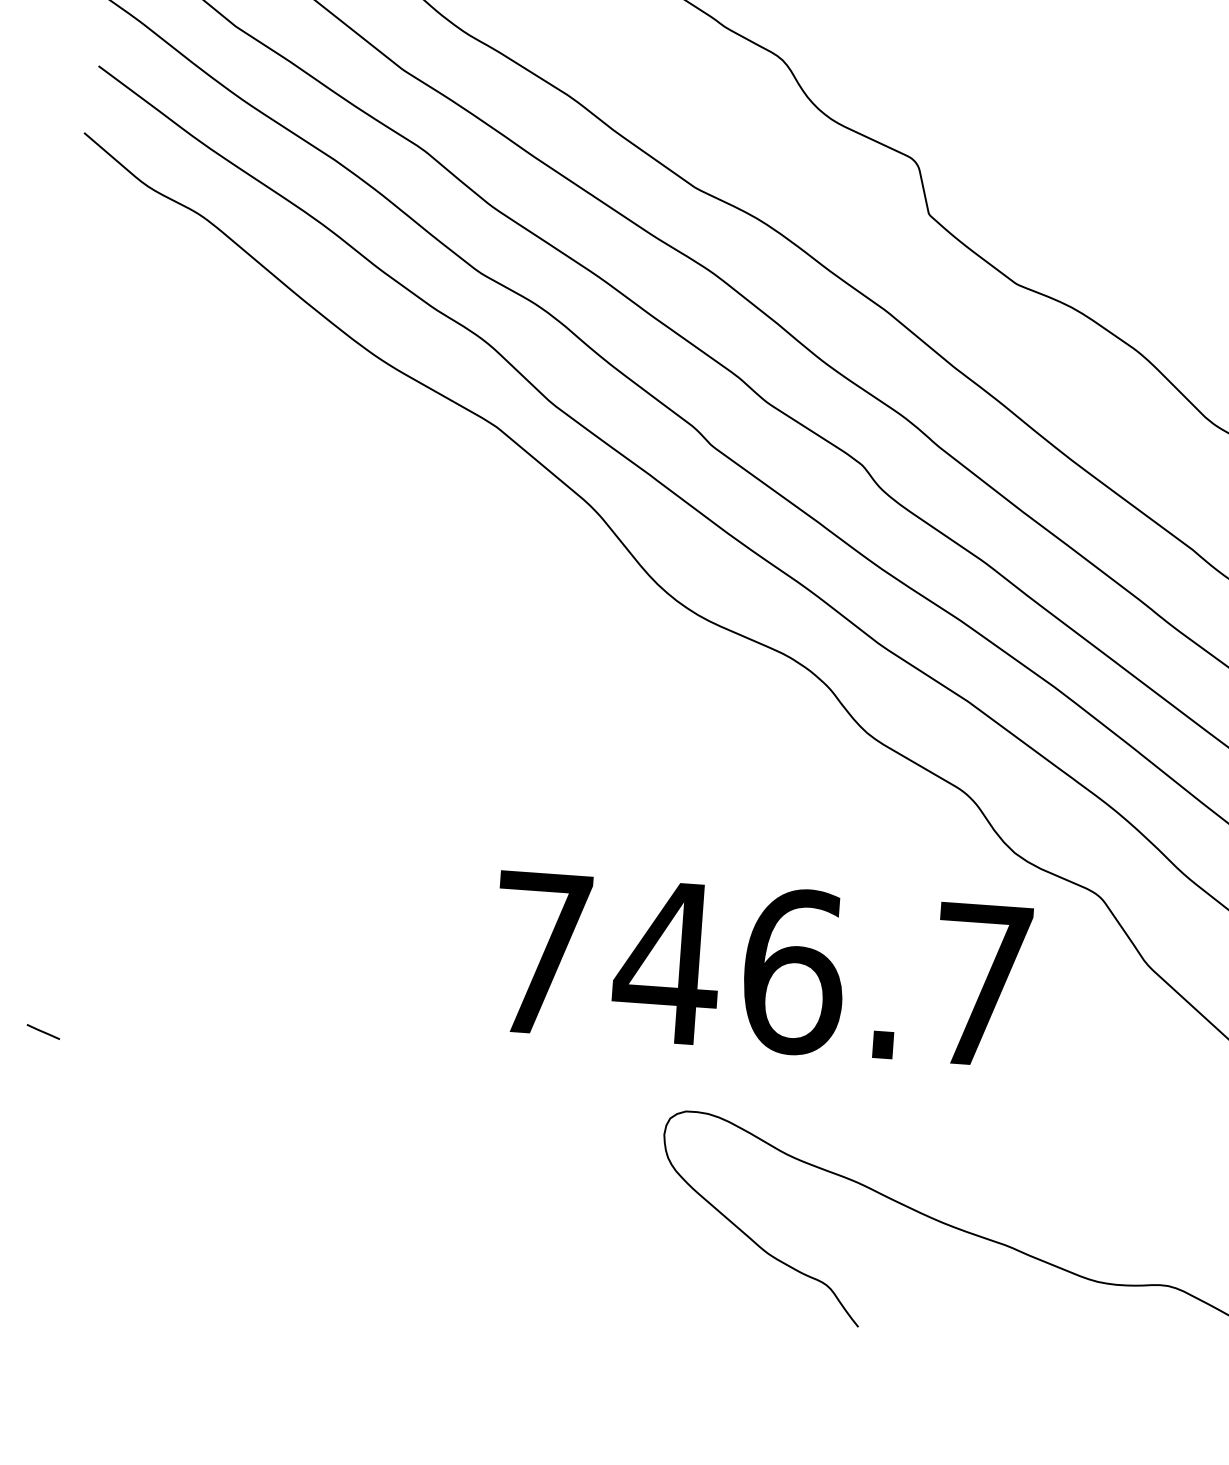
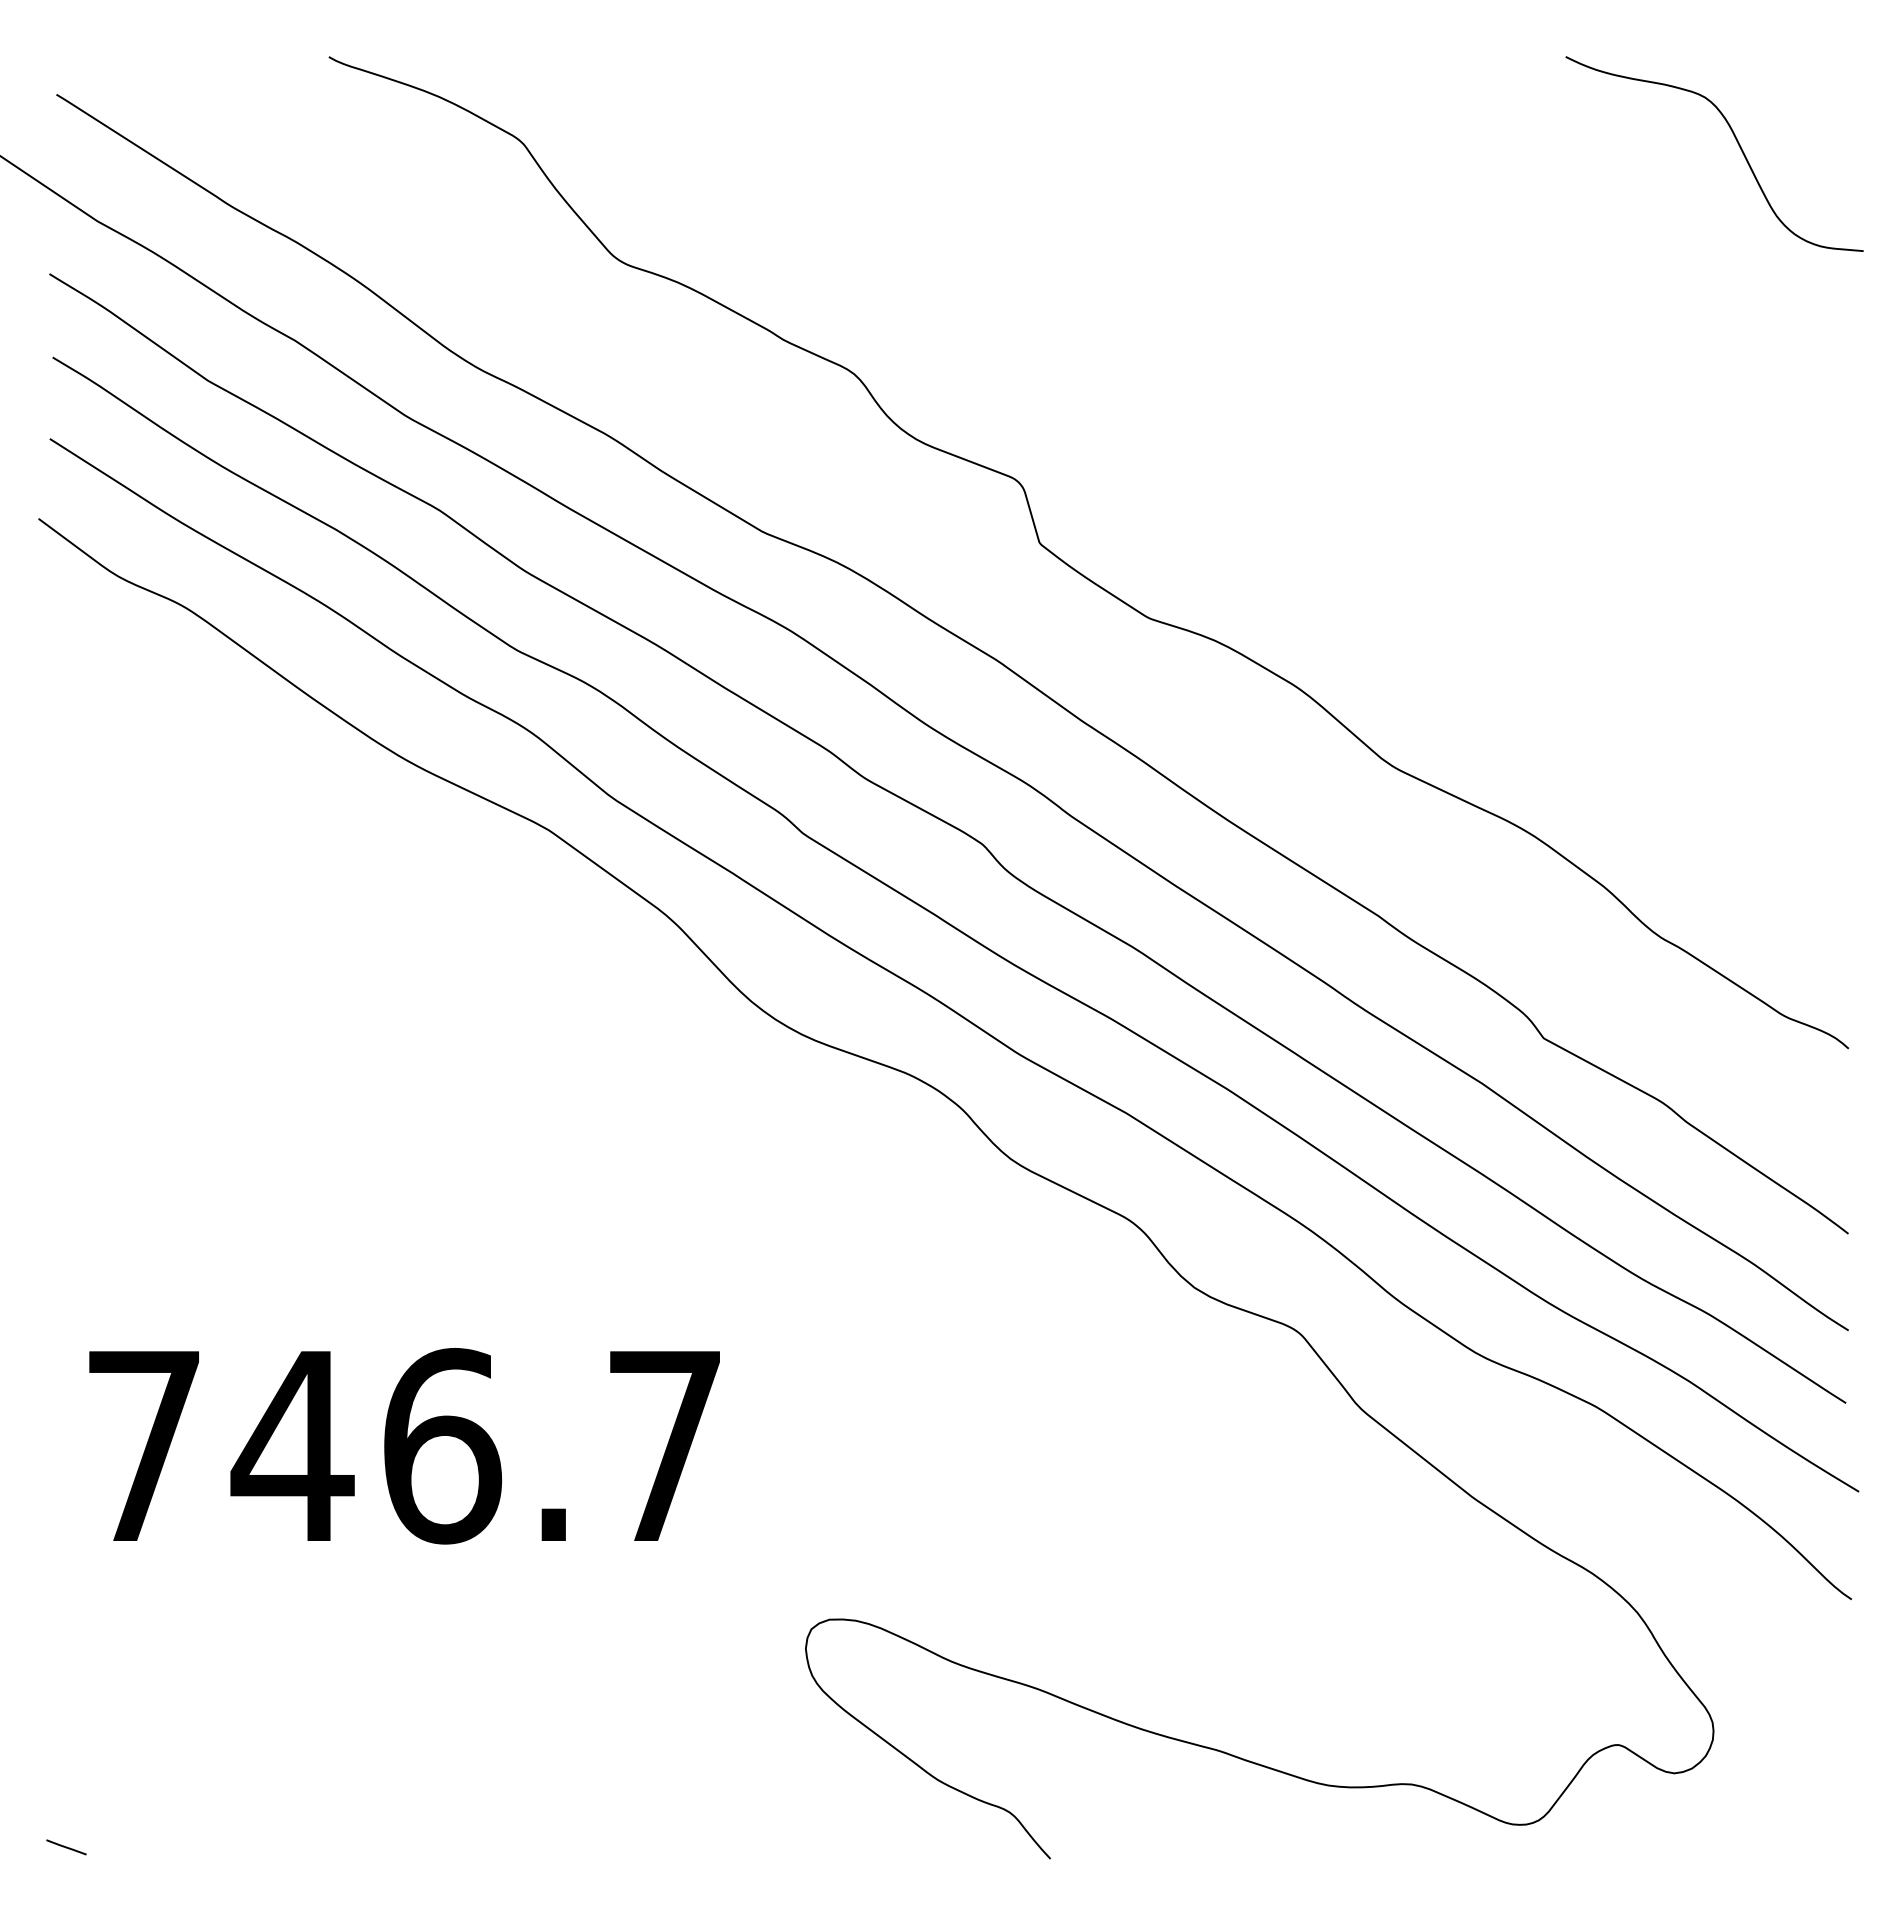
text: (761, 969) -> (404, 1446), moved
line: (43, 1032) -> (66, 1847), moved

